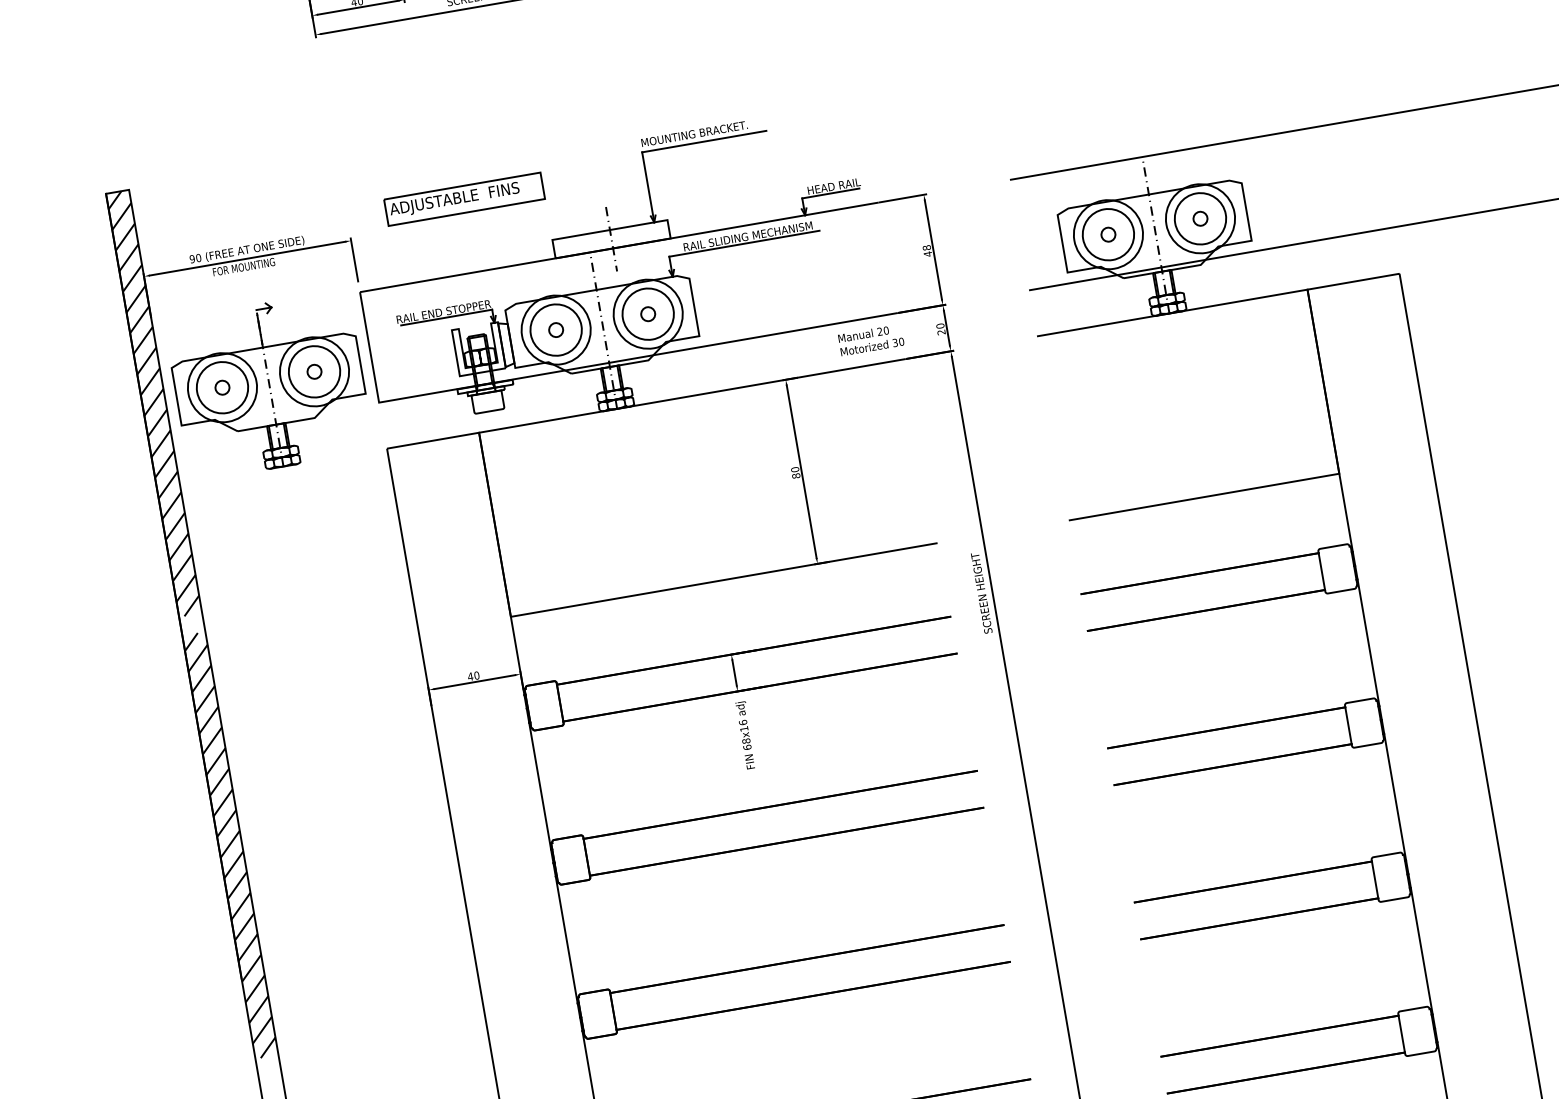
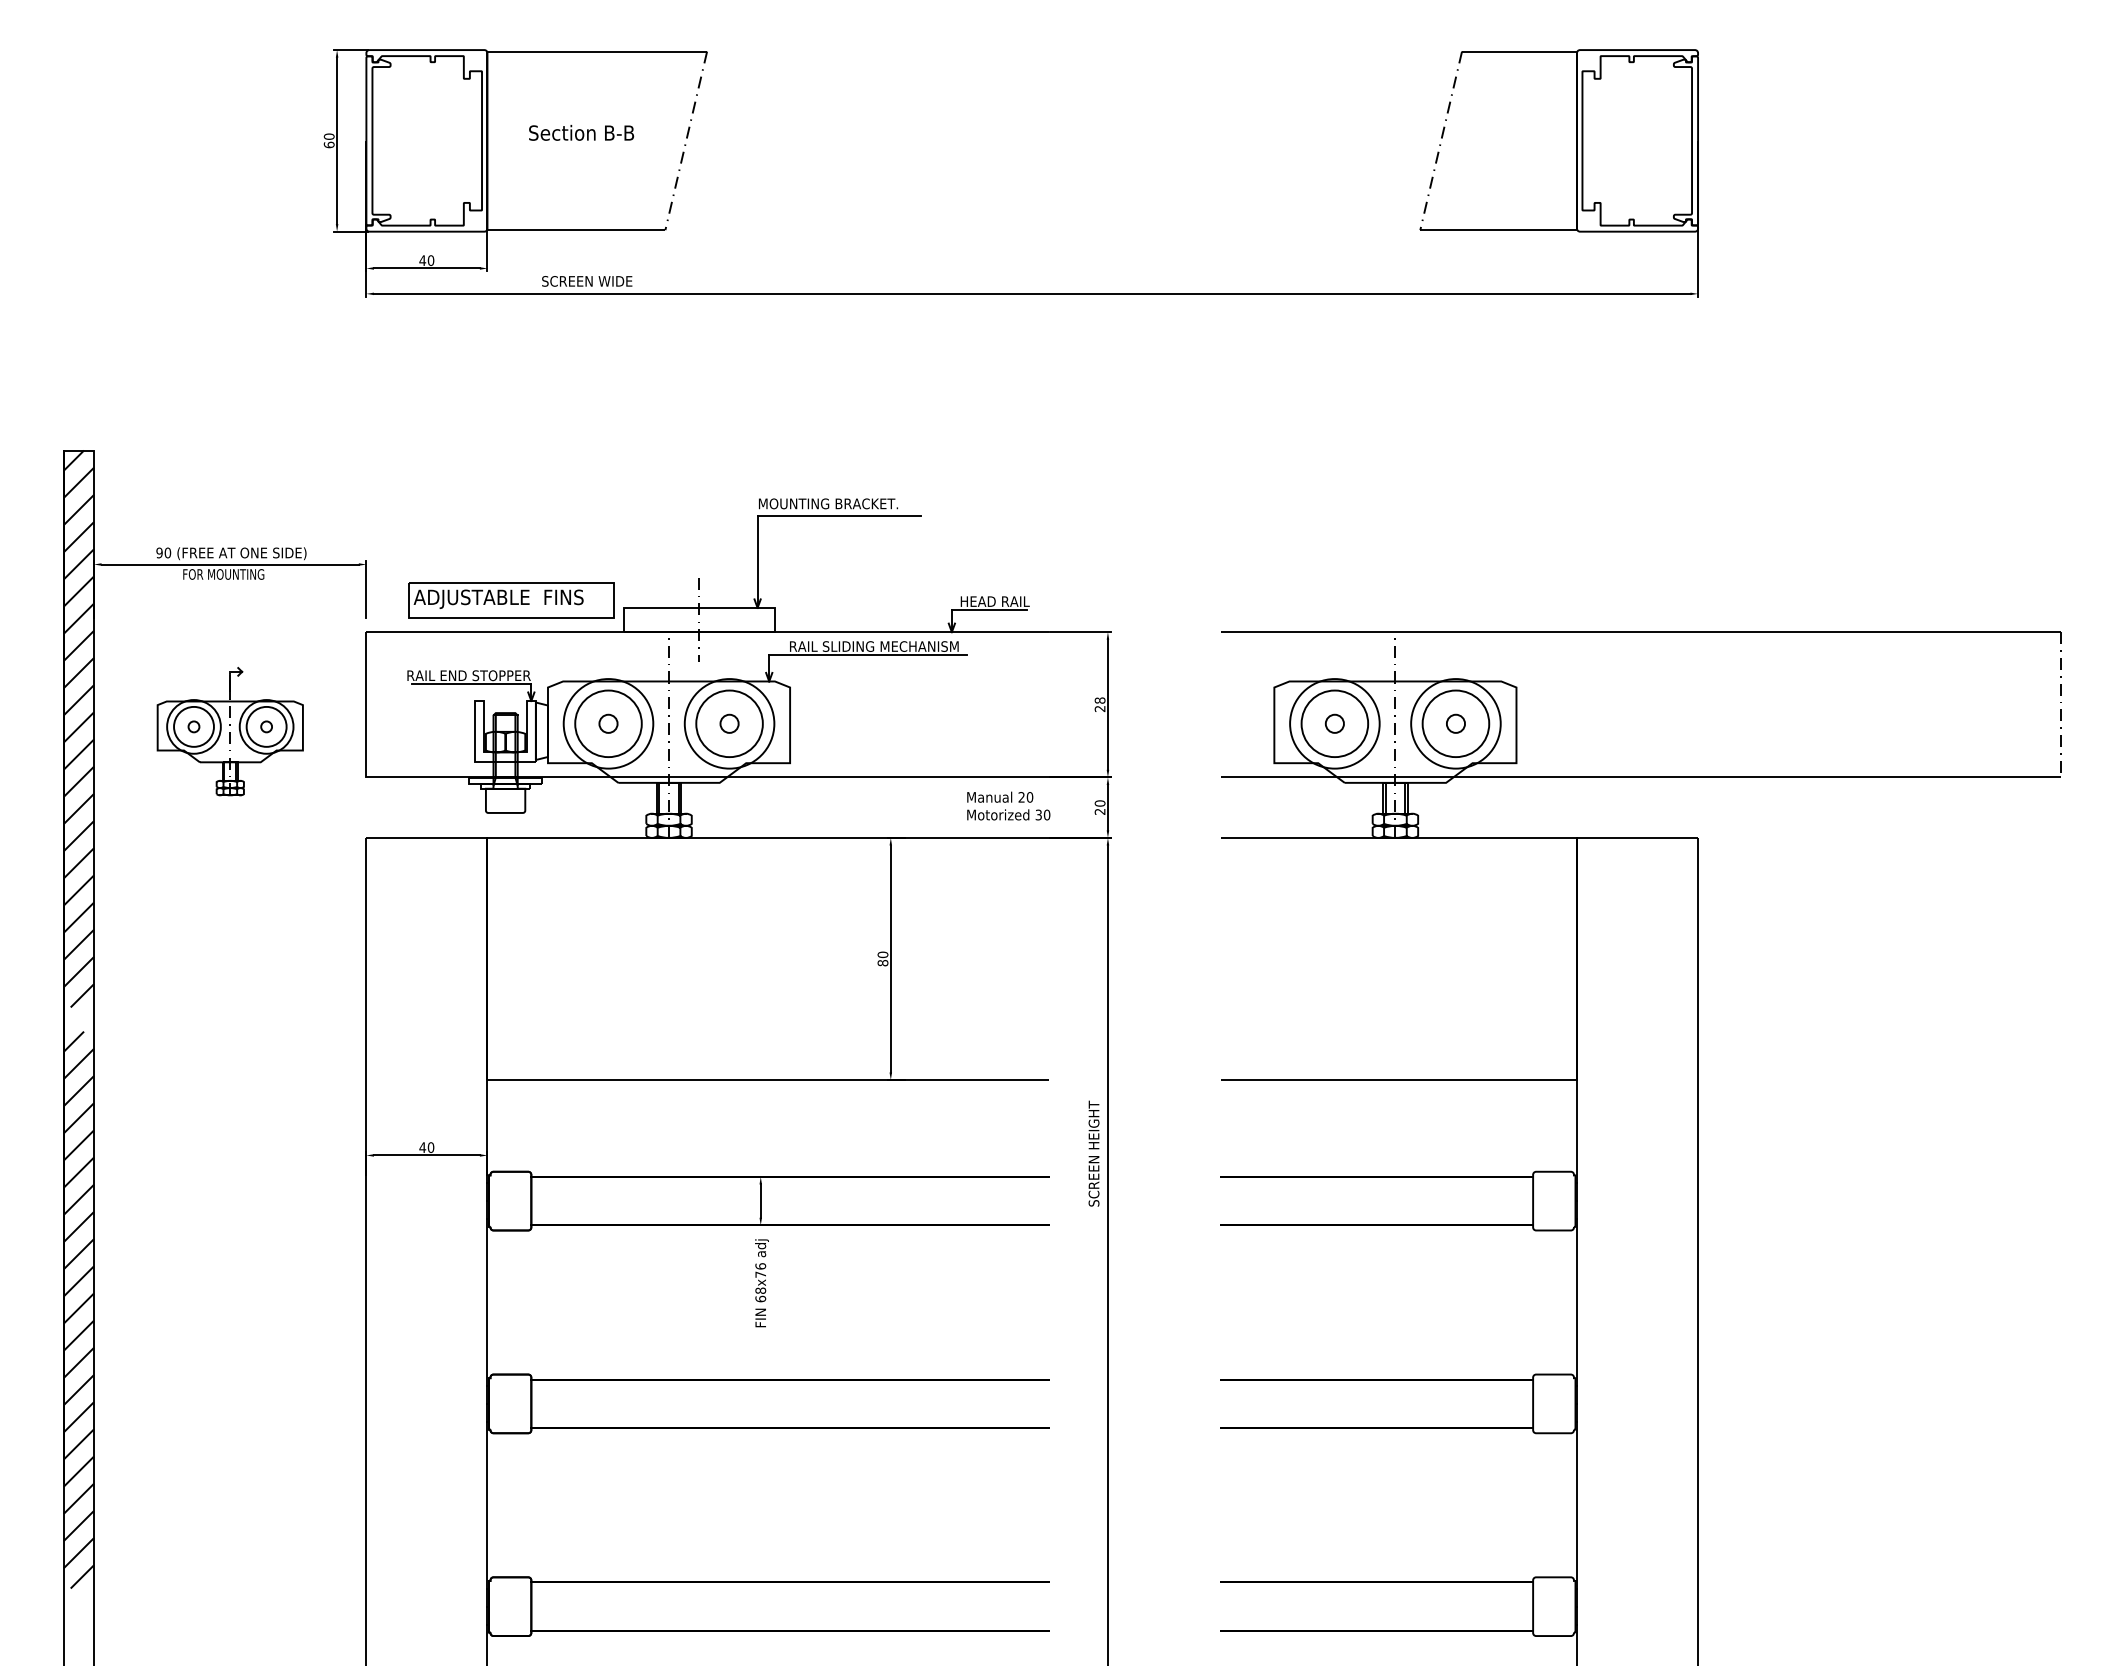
part: (464, 199) -> (511, 600), moved
text: (927, 253) -> (1099, 708), 48 -> 28
part: (269, 385) -> (230, 731), size x0.6
text: (744, 728) -> (760, 1274), 68x16 -> 68x76

